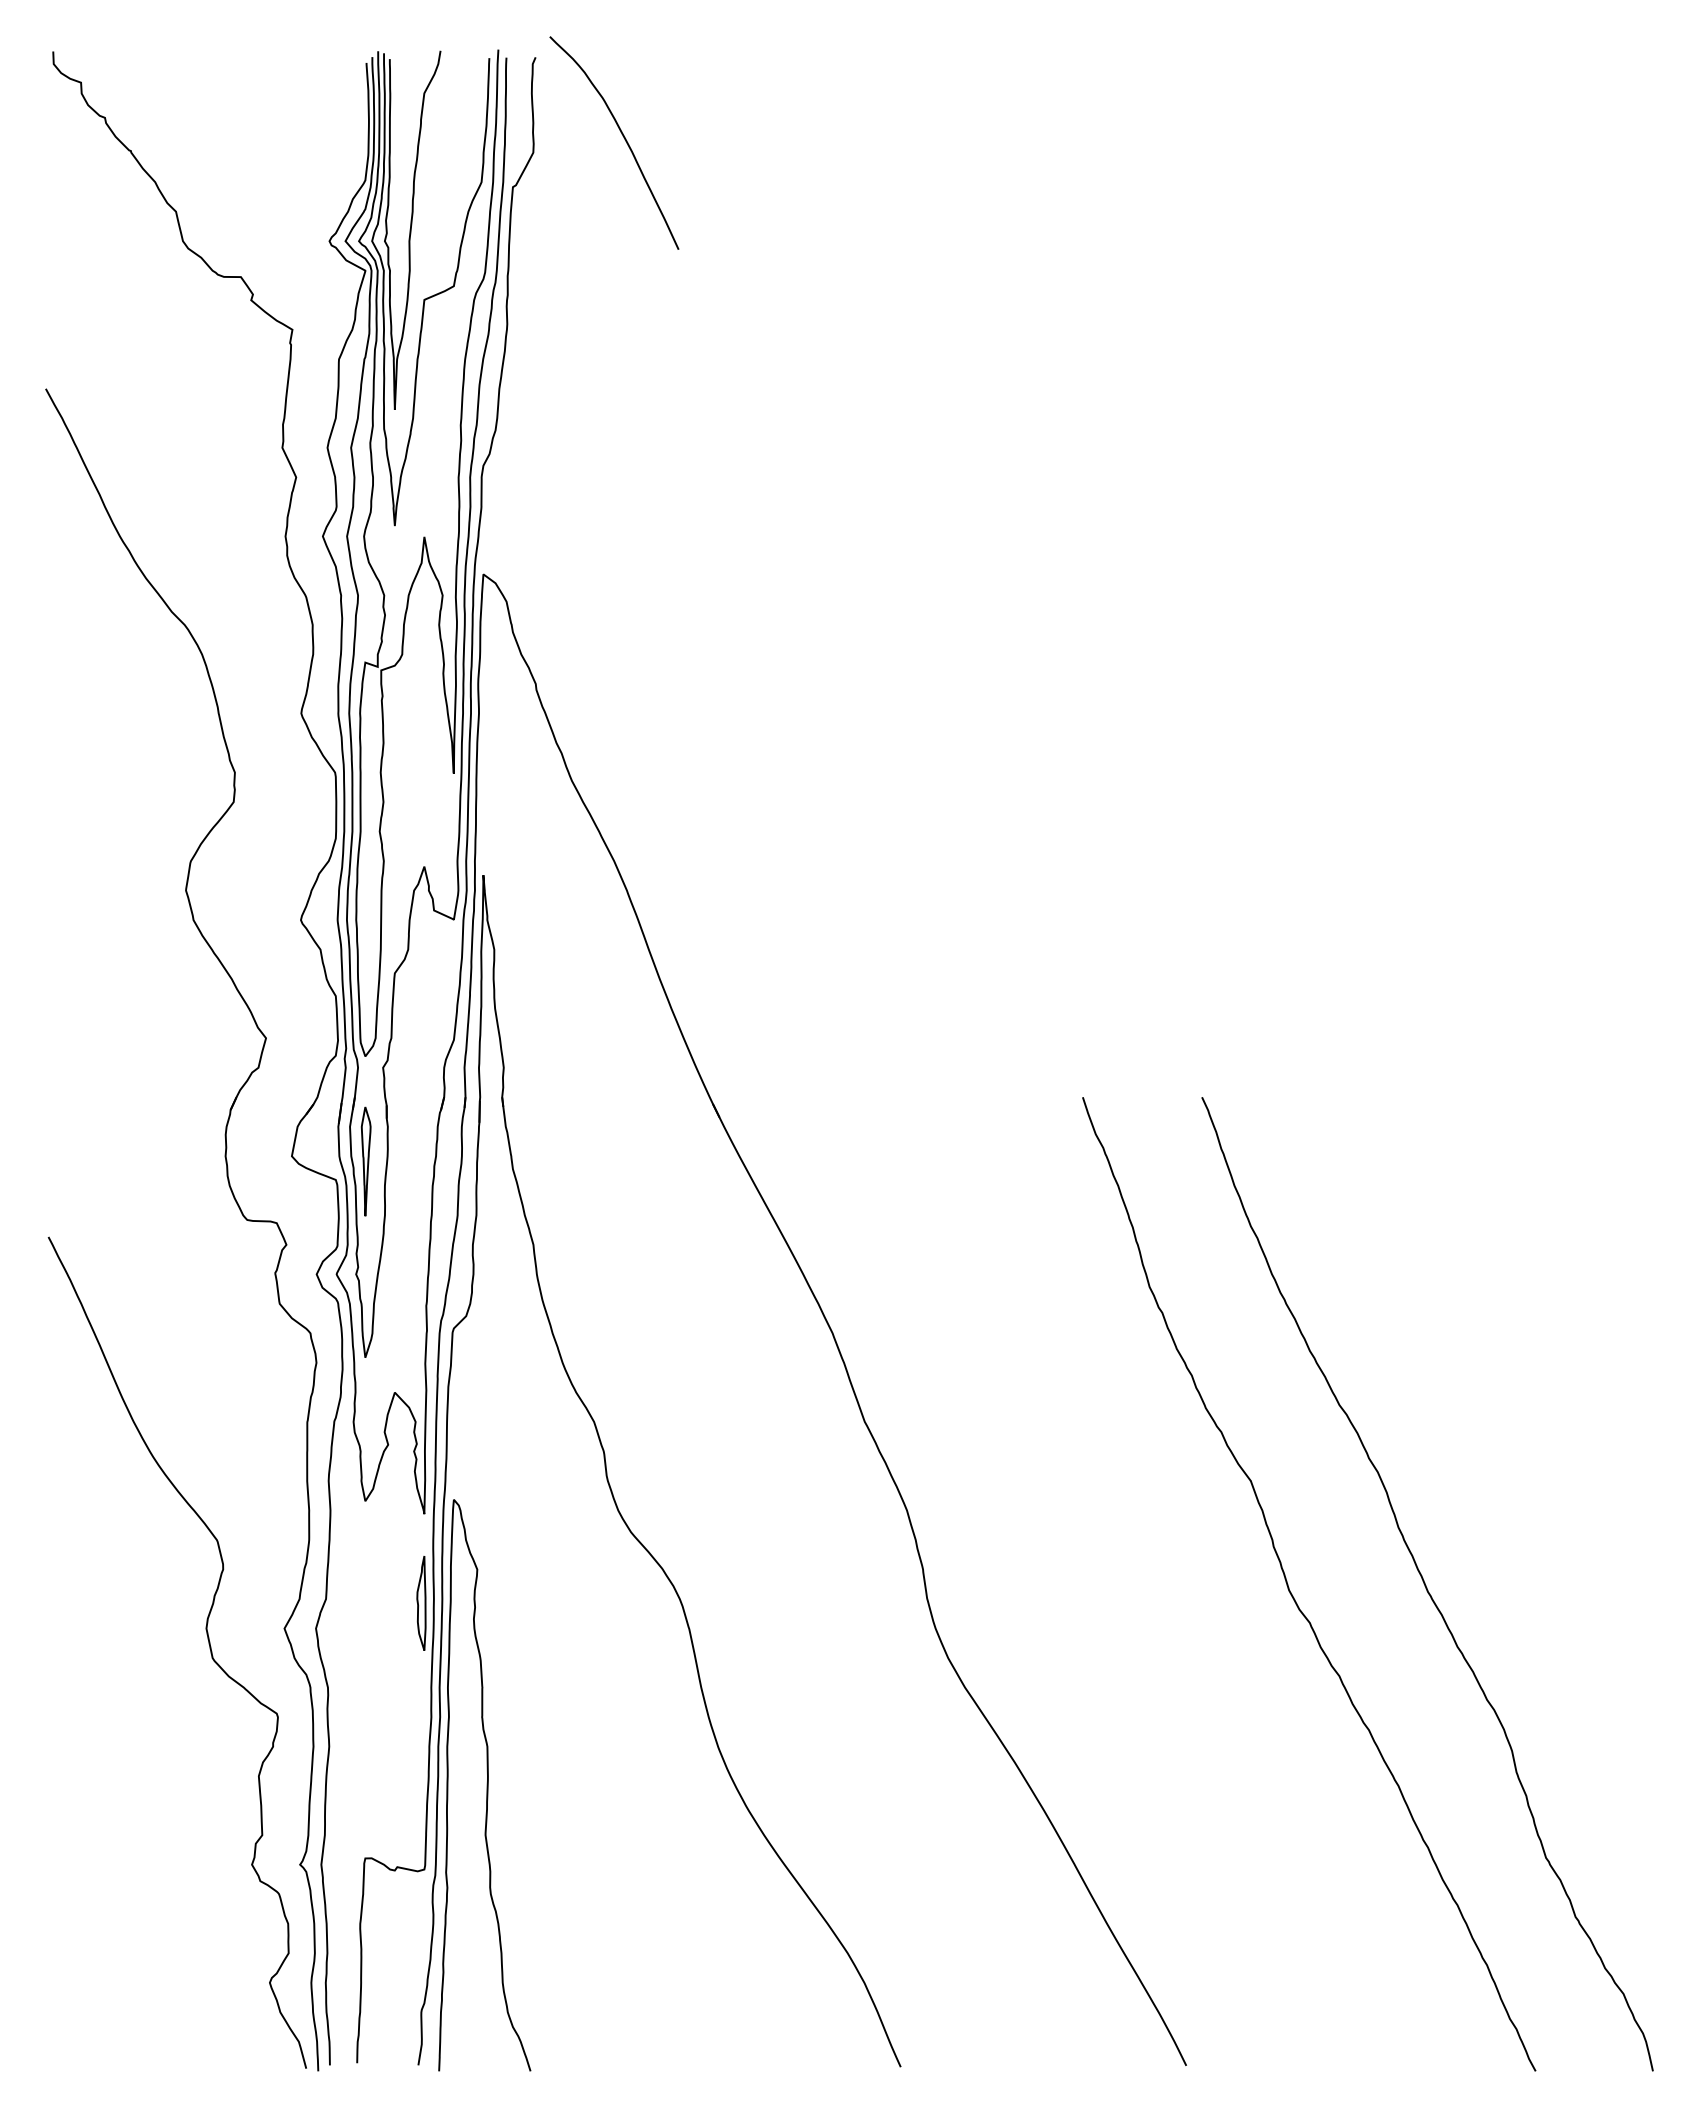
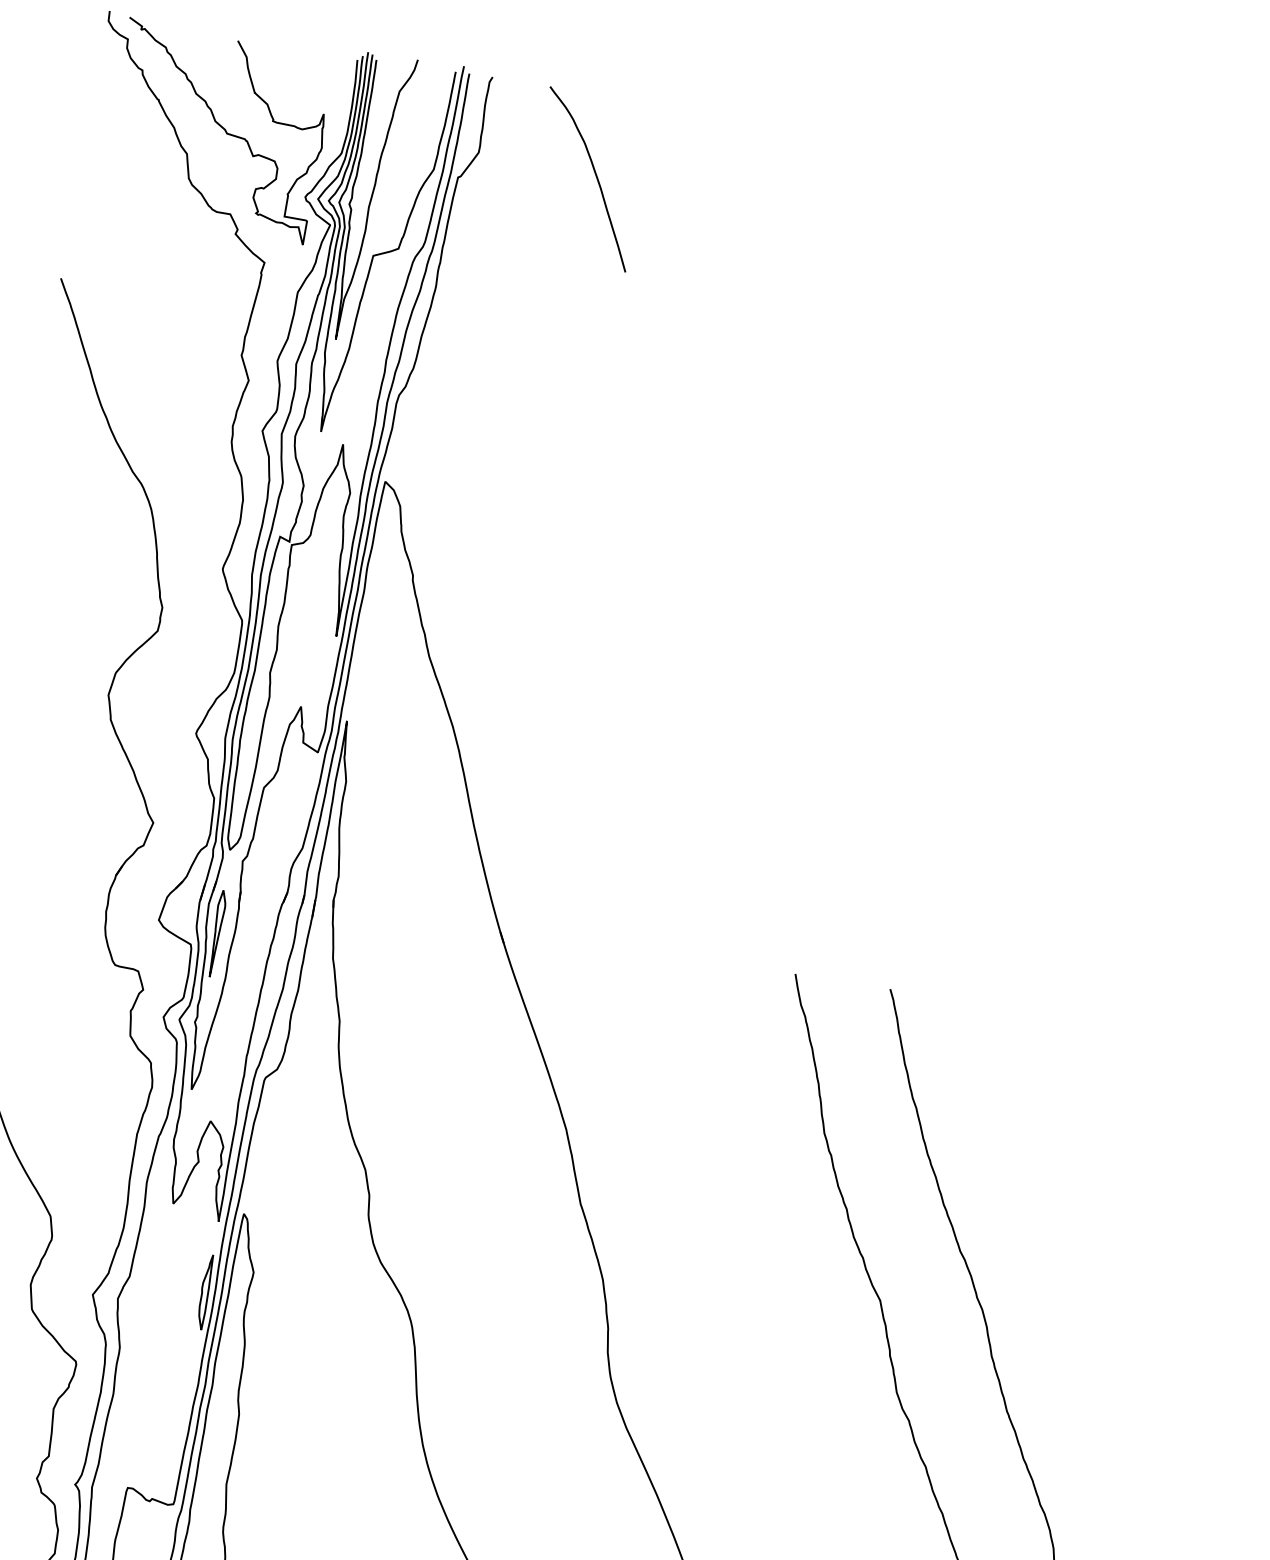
curve: (622, 136) -> (595, 175), moved
curve: (212, 172) -> (221, 127), added

